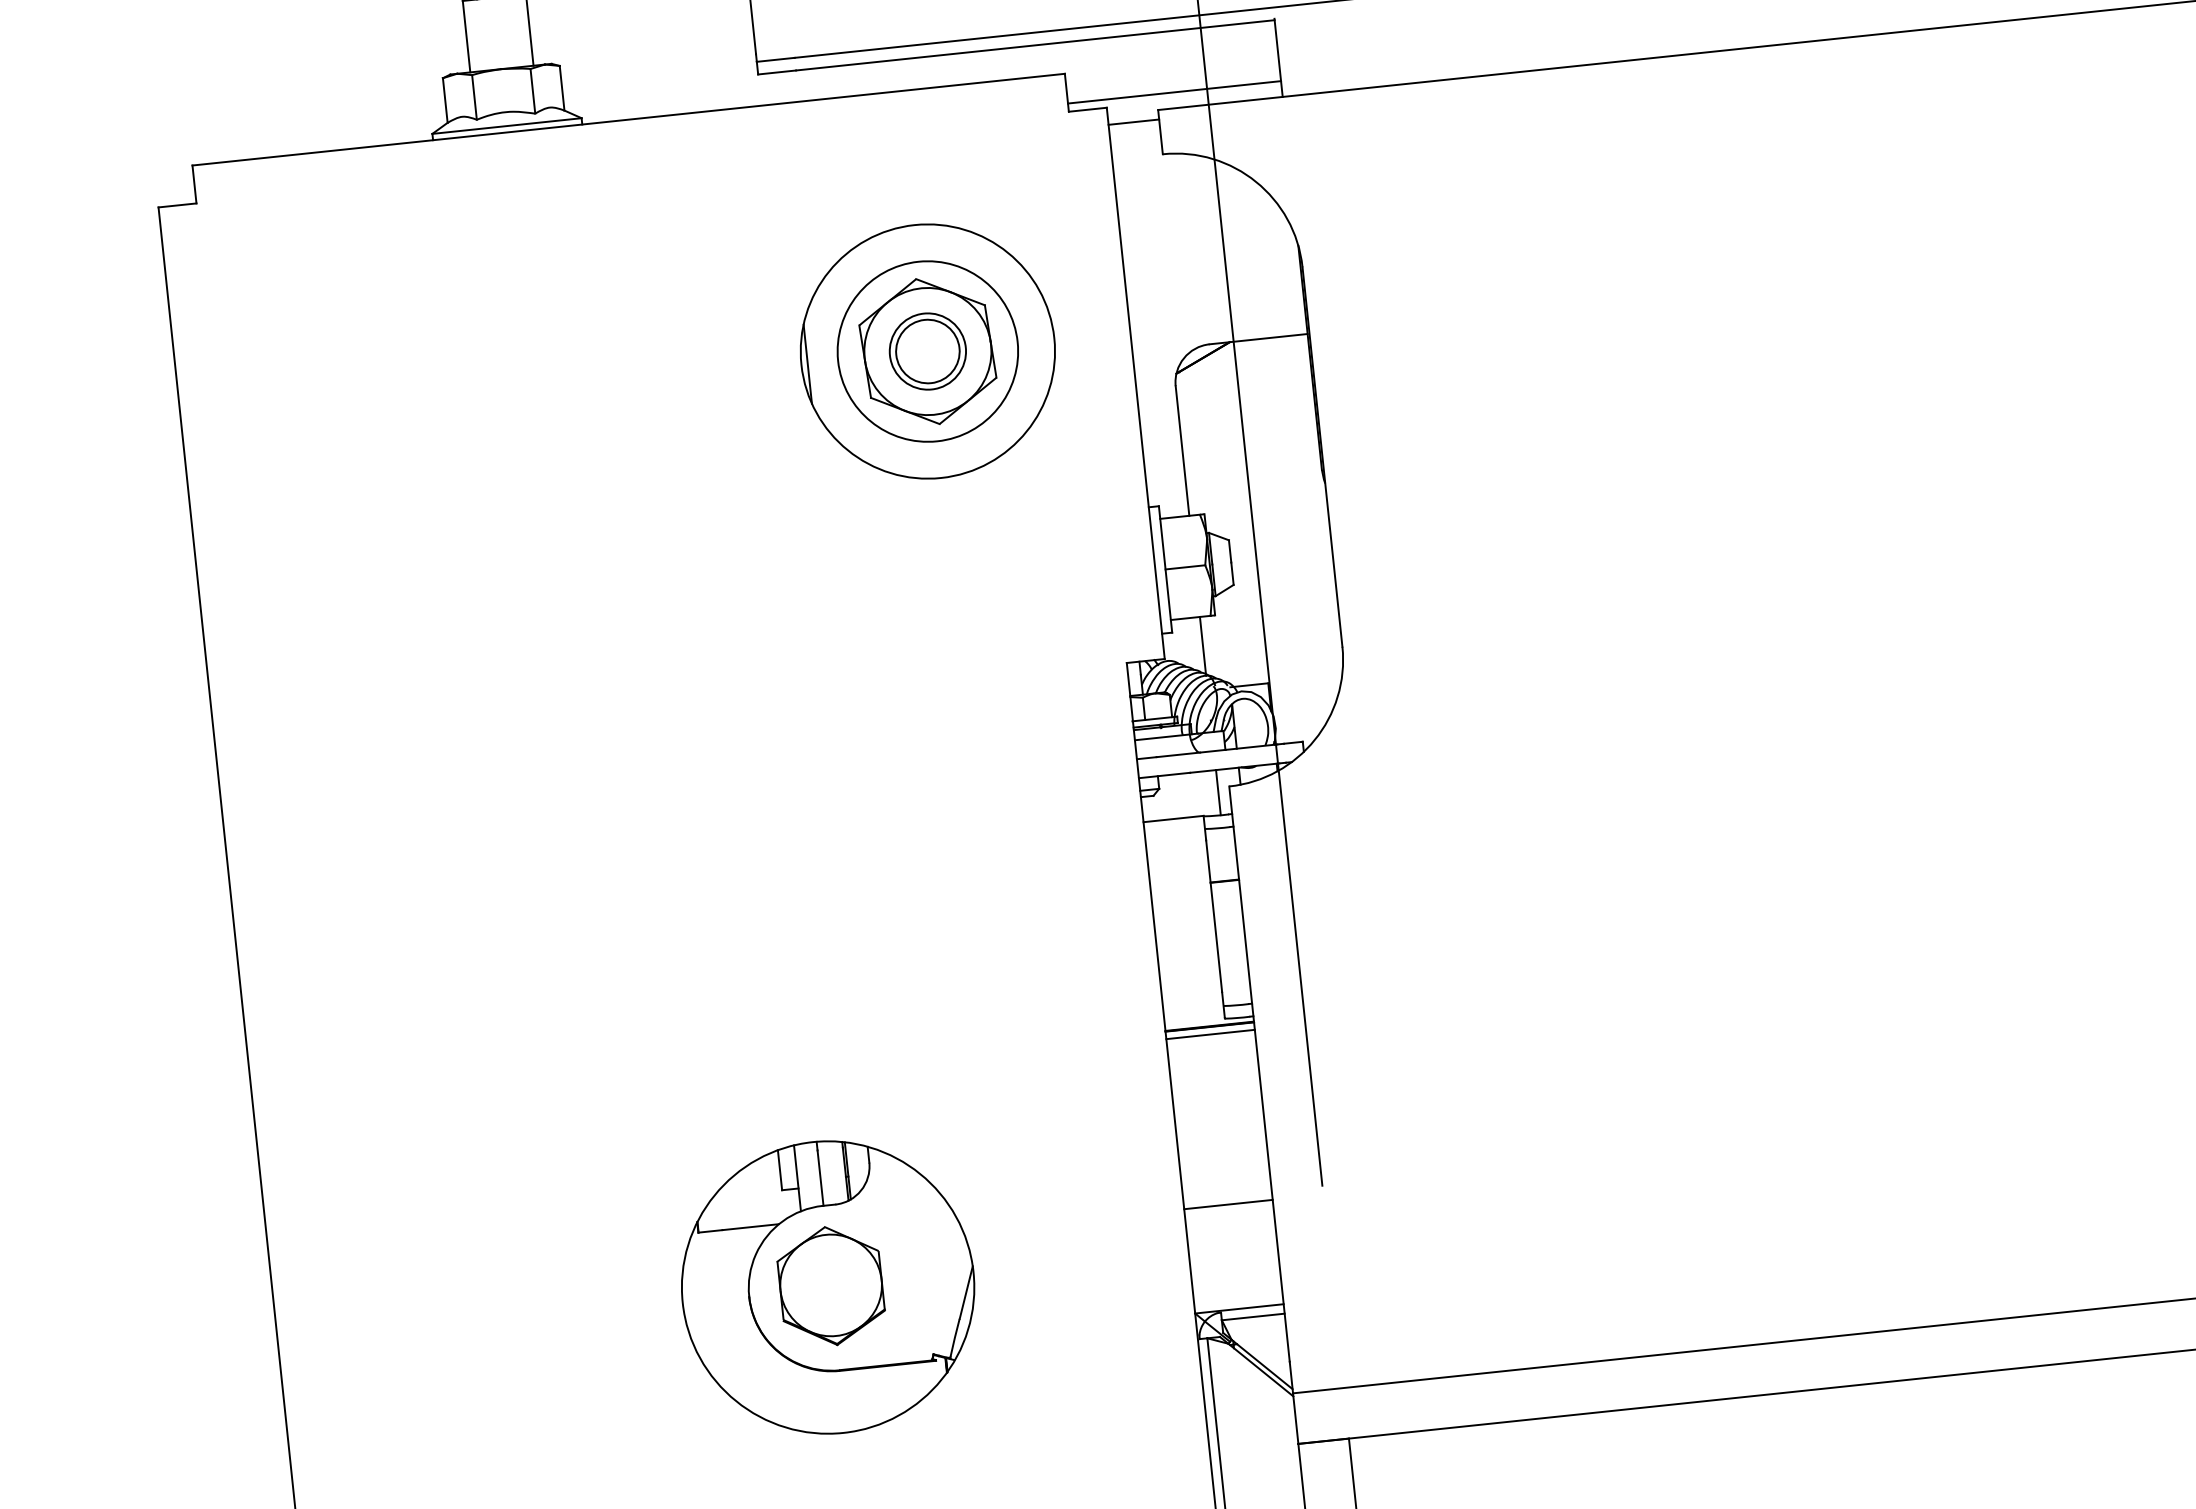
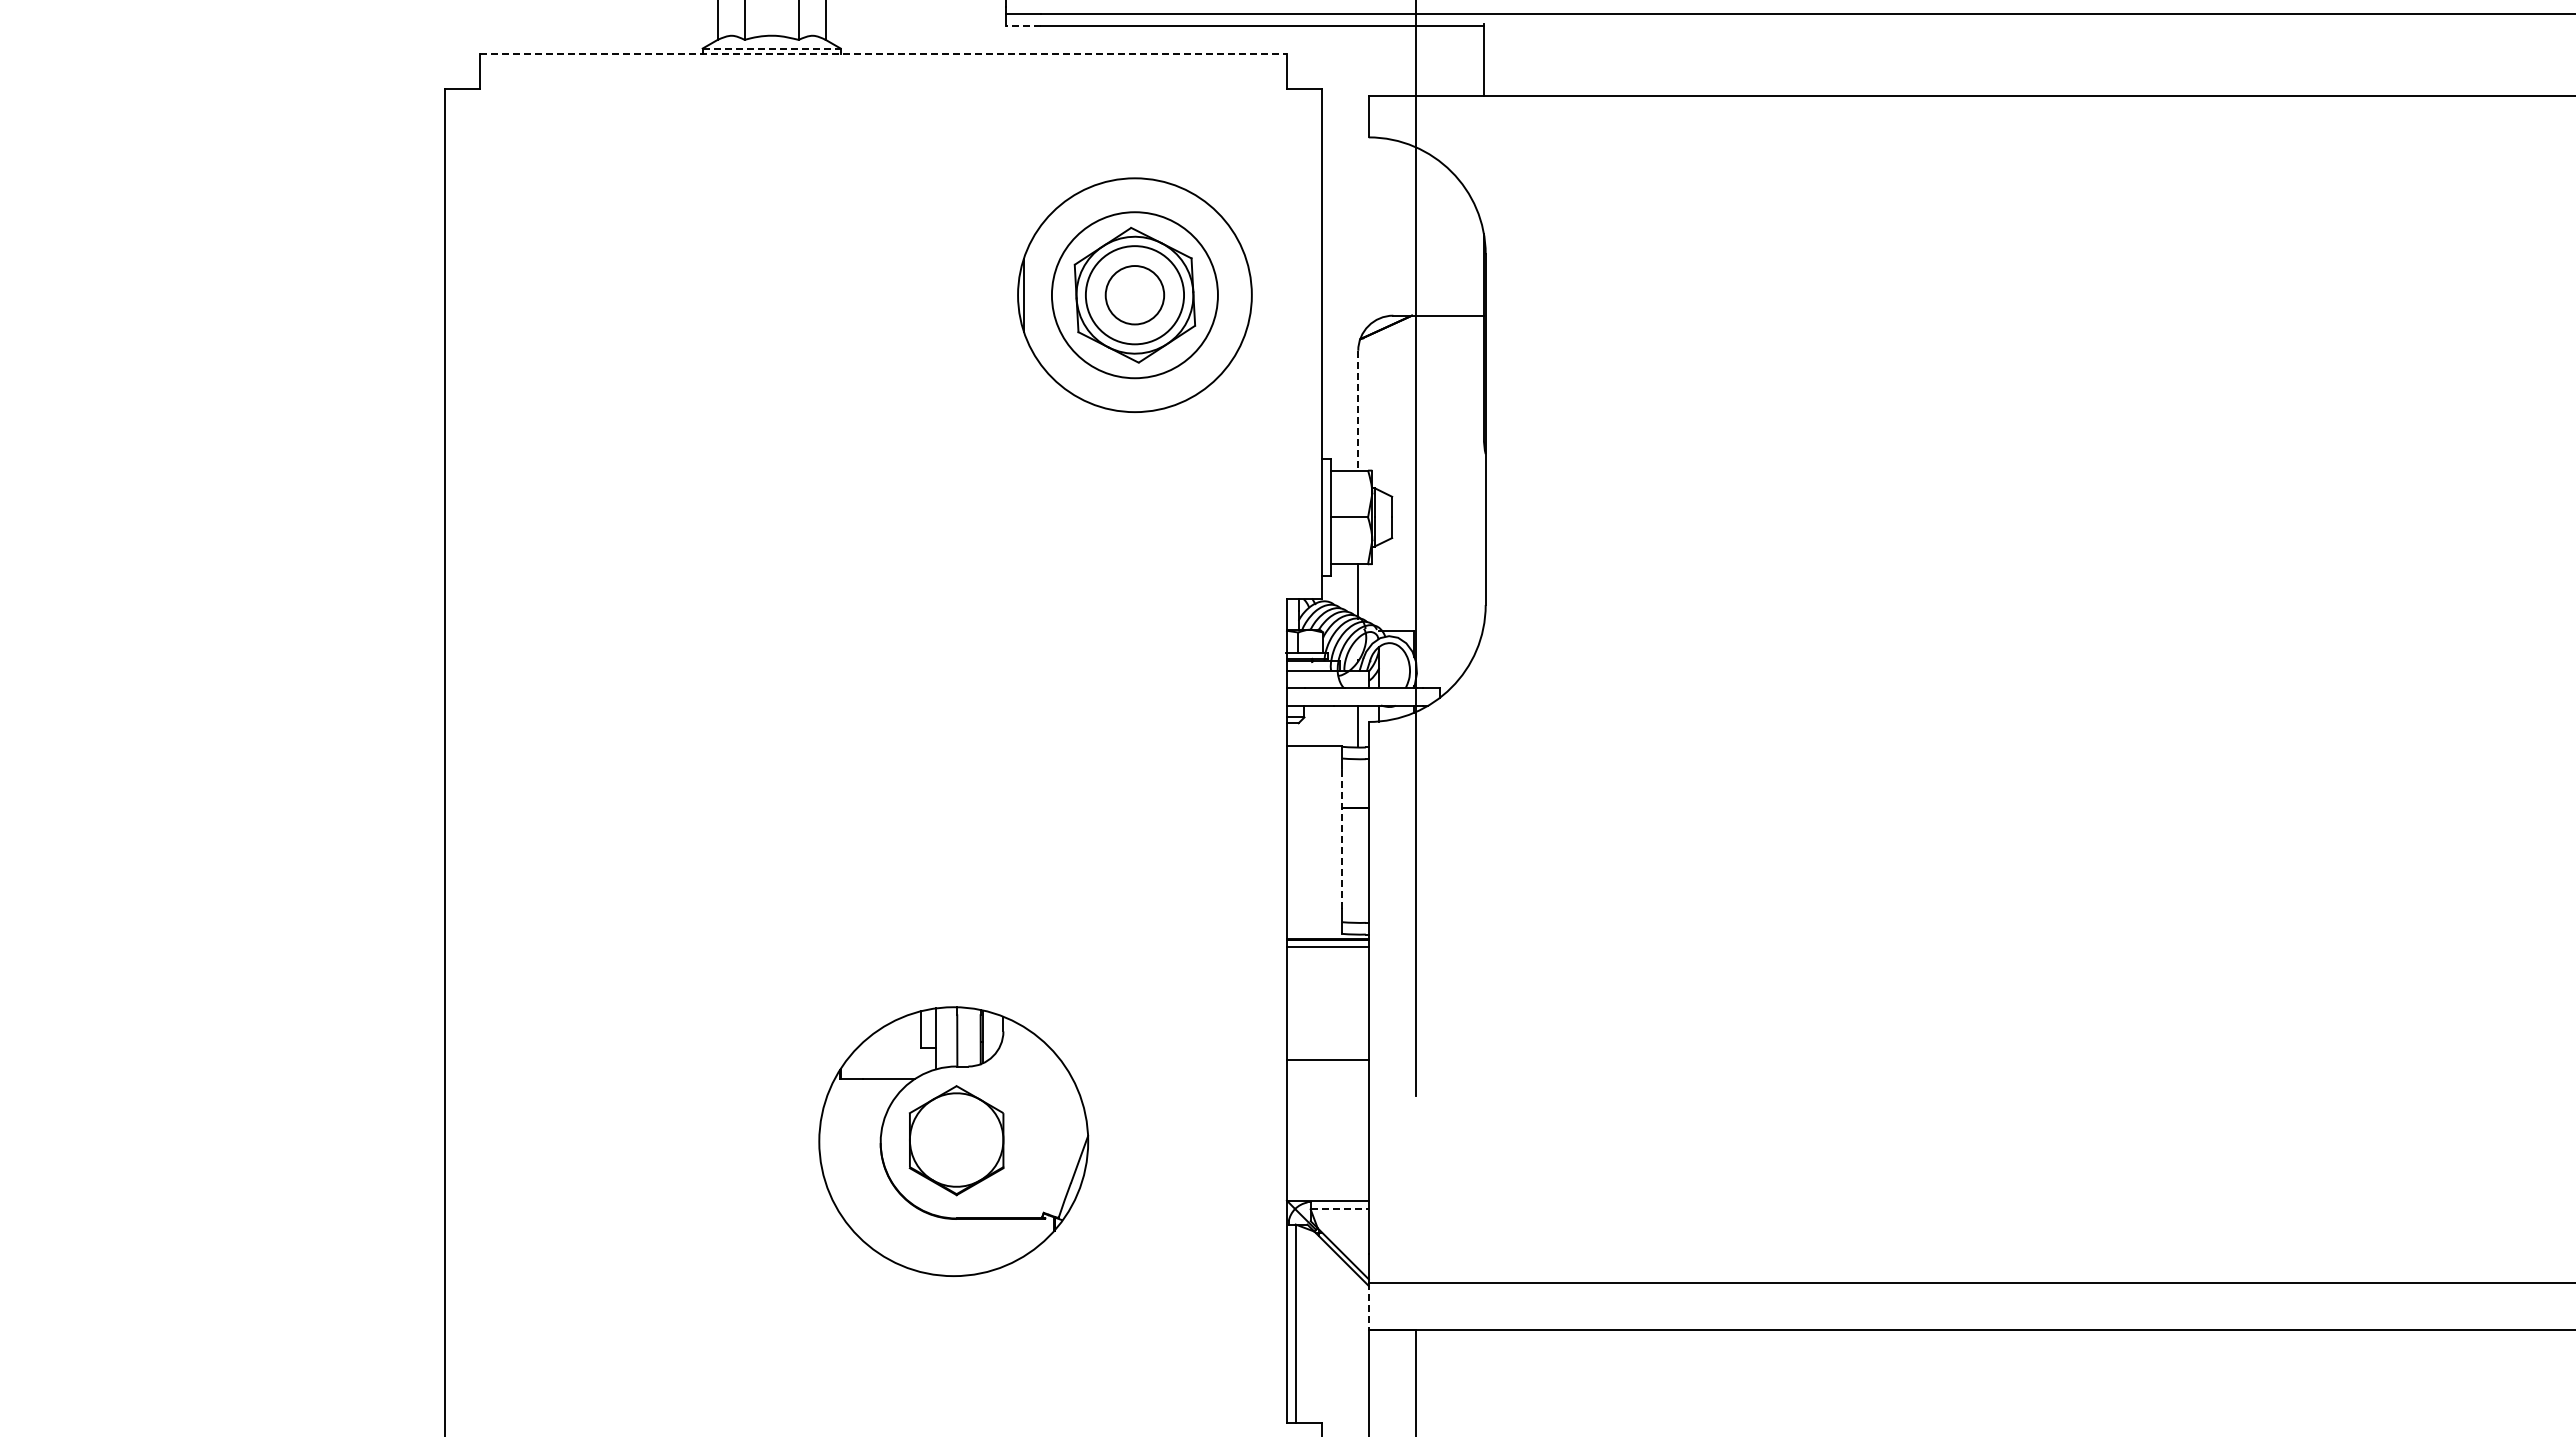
line: (776, 72) -> (1023, 25), solid -> dashed
line: (1173, 92) -> (1384, 81), removed
line: (629, 119) -> (884, 54), solid -> dashed
line: (1134, 122) -> (1345, 105), removed
line: (506, 126) -> (771, 48), solid -> dashed
circle: (927, 351) -> (1134, 295), size x1.4
line: (1182, 450) -> (1358, 410), solid -> dashed
line: (1214, 915) -> (1342, 838), solid -> dashed
line: (1228, 1204) -> (1327, 1060), moved
line: (1254, 1316) -> (1340, 1209), solid -> dashed
line: (1295, 1419) -> (1368, 1307), solid -> dashed

